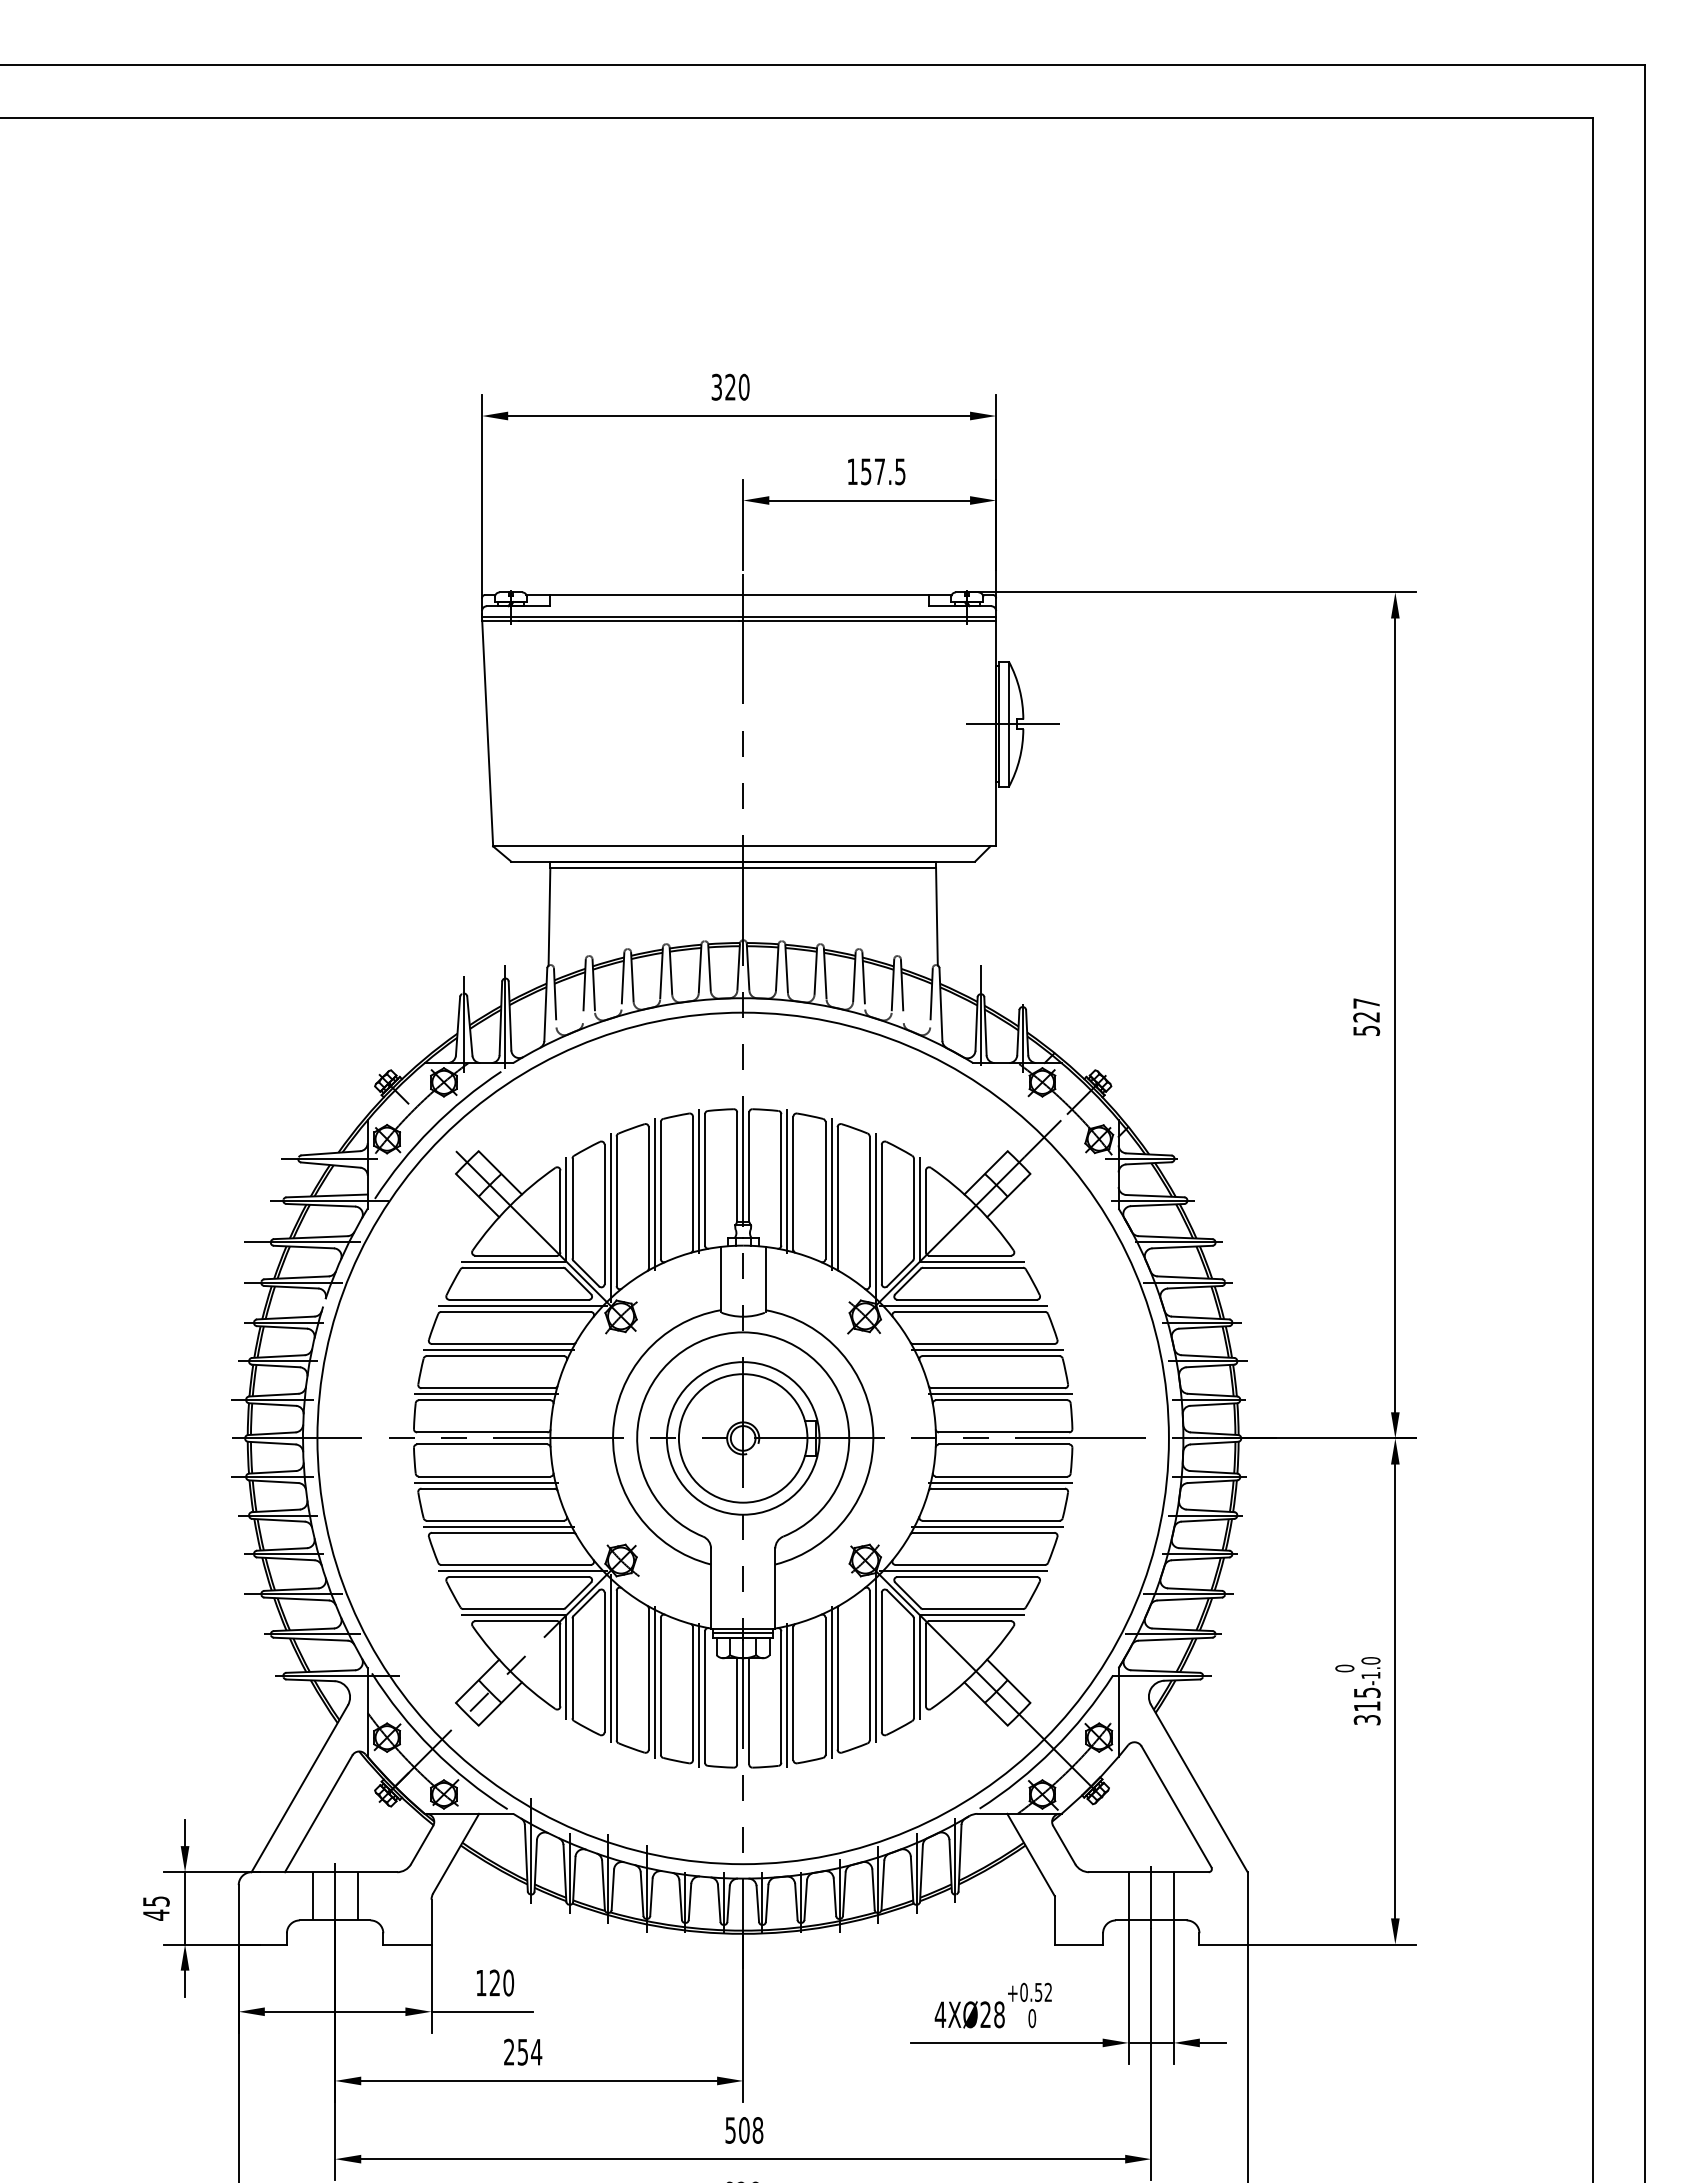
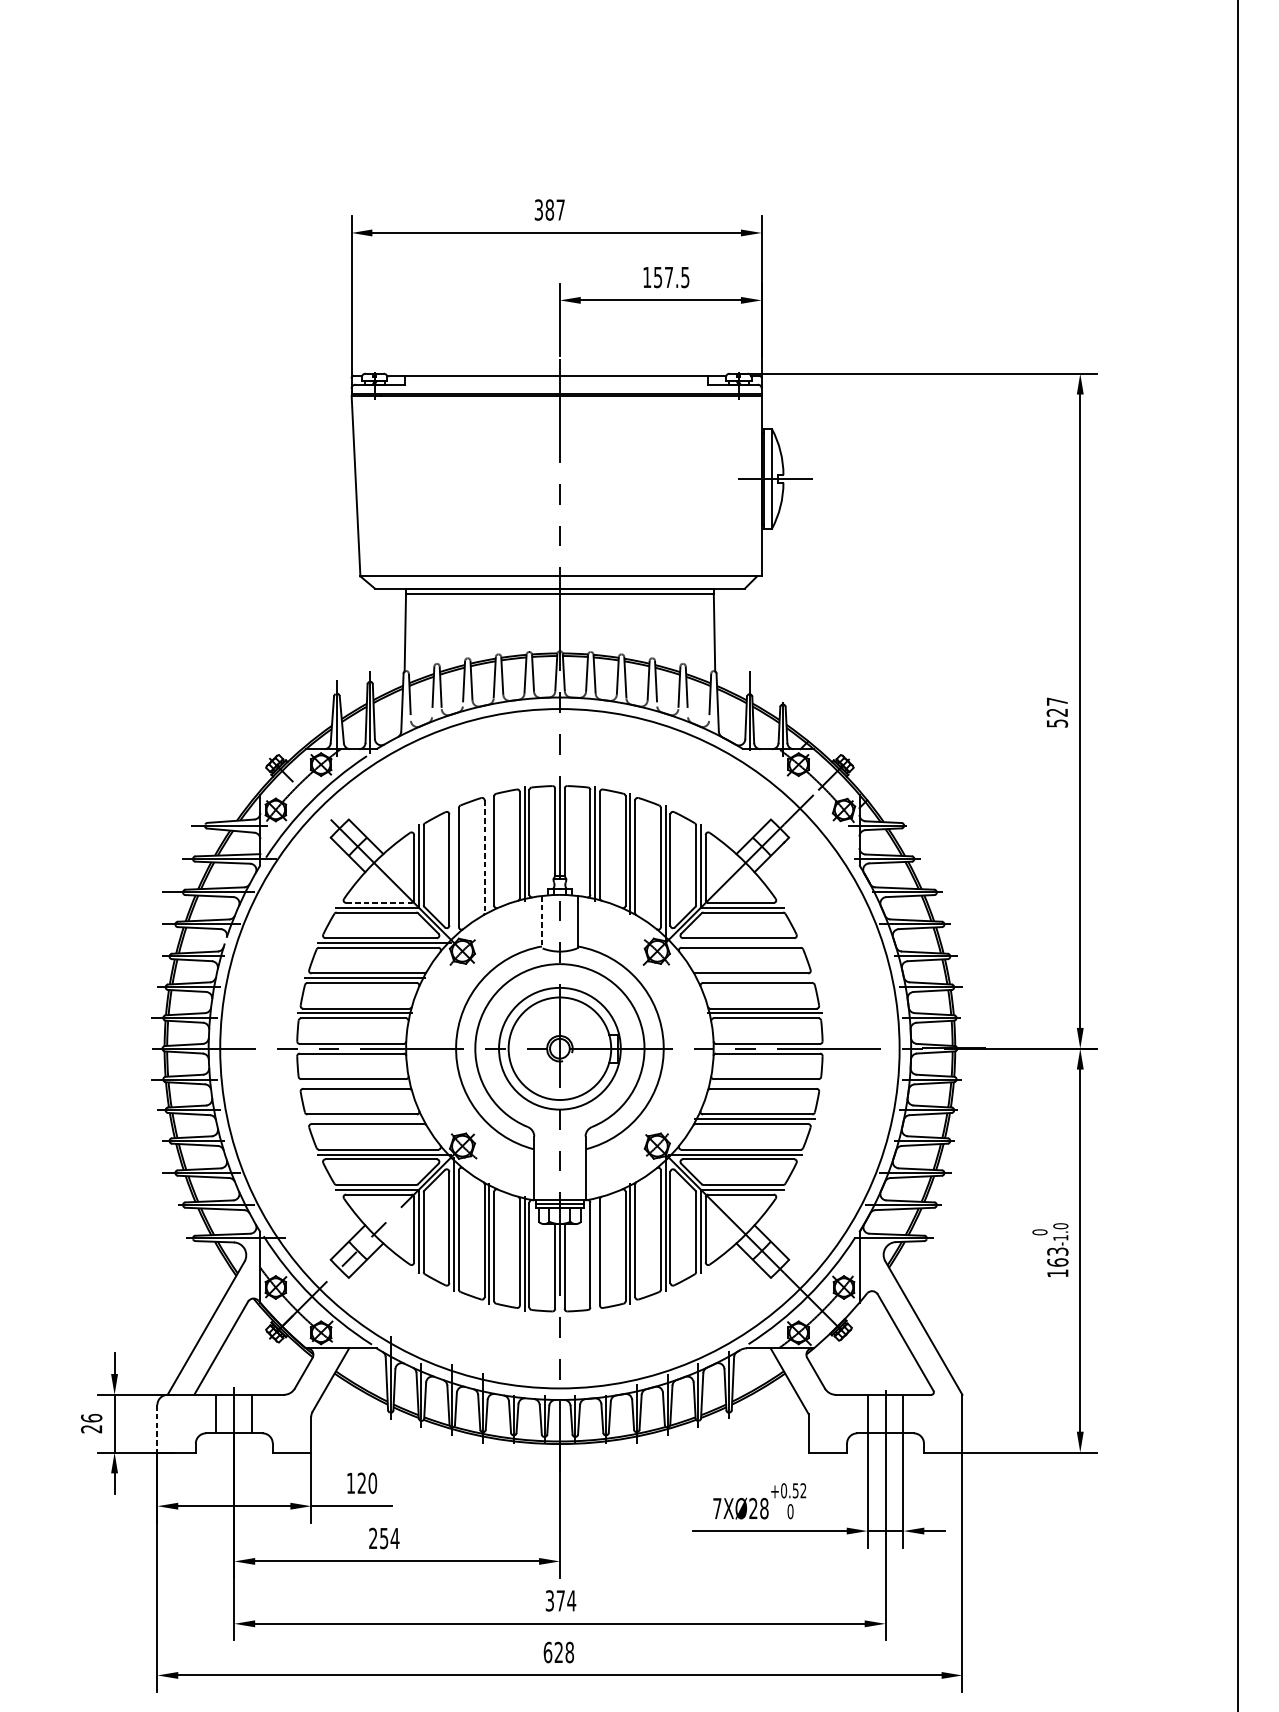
text: (737, 386) -> (555, 209), 320 -> 387
line: (654, 1193) -> (489, 853), removed
line: (648, 1197) -> (484, 856), solid -> dashed
line: (610, 1217) -> (454, 872), removed
line: (516, 1255) -> (379, 902), solid -> dashed
line: (720, 1279) -> (541, 921), solid -> dashed
line: (963, 1305) -> (735, 942), removed
line: (986, 1350) -> (754, 978), removed
line: (485, 1482) -> (354, 1083), removed
line: (999, 1482) -> (764, 1083), removed
line: (498, 1526) -> (364, 1119), removed
line: (787, 1695) -> (595, 1253), removed
text: (1366, 1706) -> (1057, 1262), 315 -> 163
text: (155, 1908) -> (90, 1423), 45 -> 26
line: (238, 1914) -> (157, 1428), solid -> dashed
text: (940, 2014) -> (717, 1508), 4XØ28 -> 7XØ28
text: (744, 2130) -> (560, 1600), 508 -> 374

